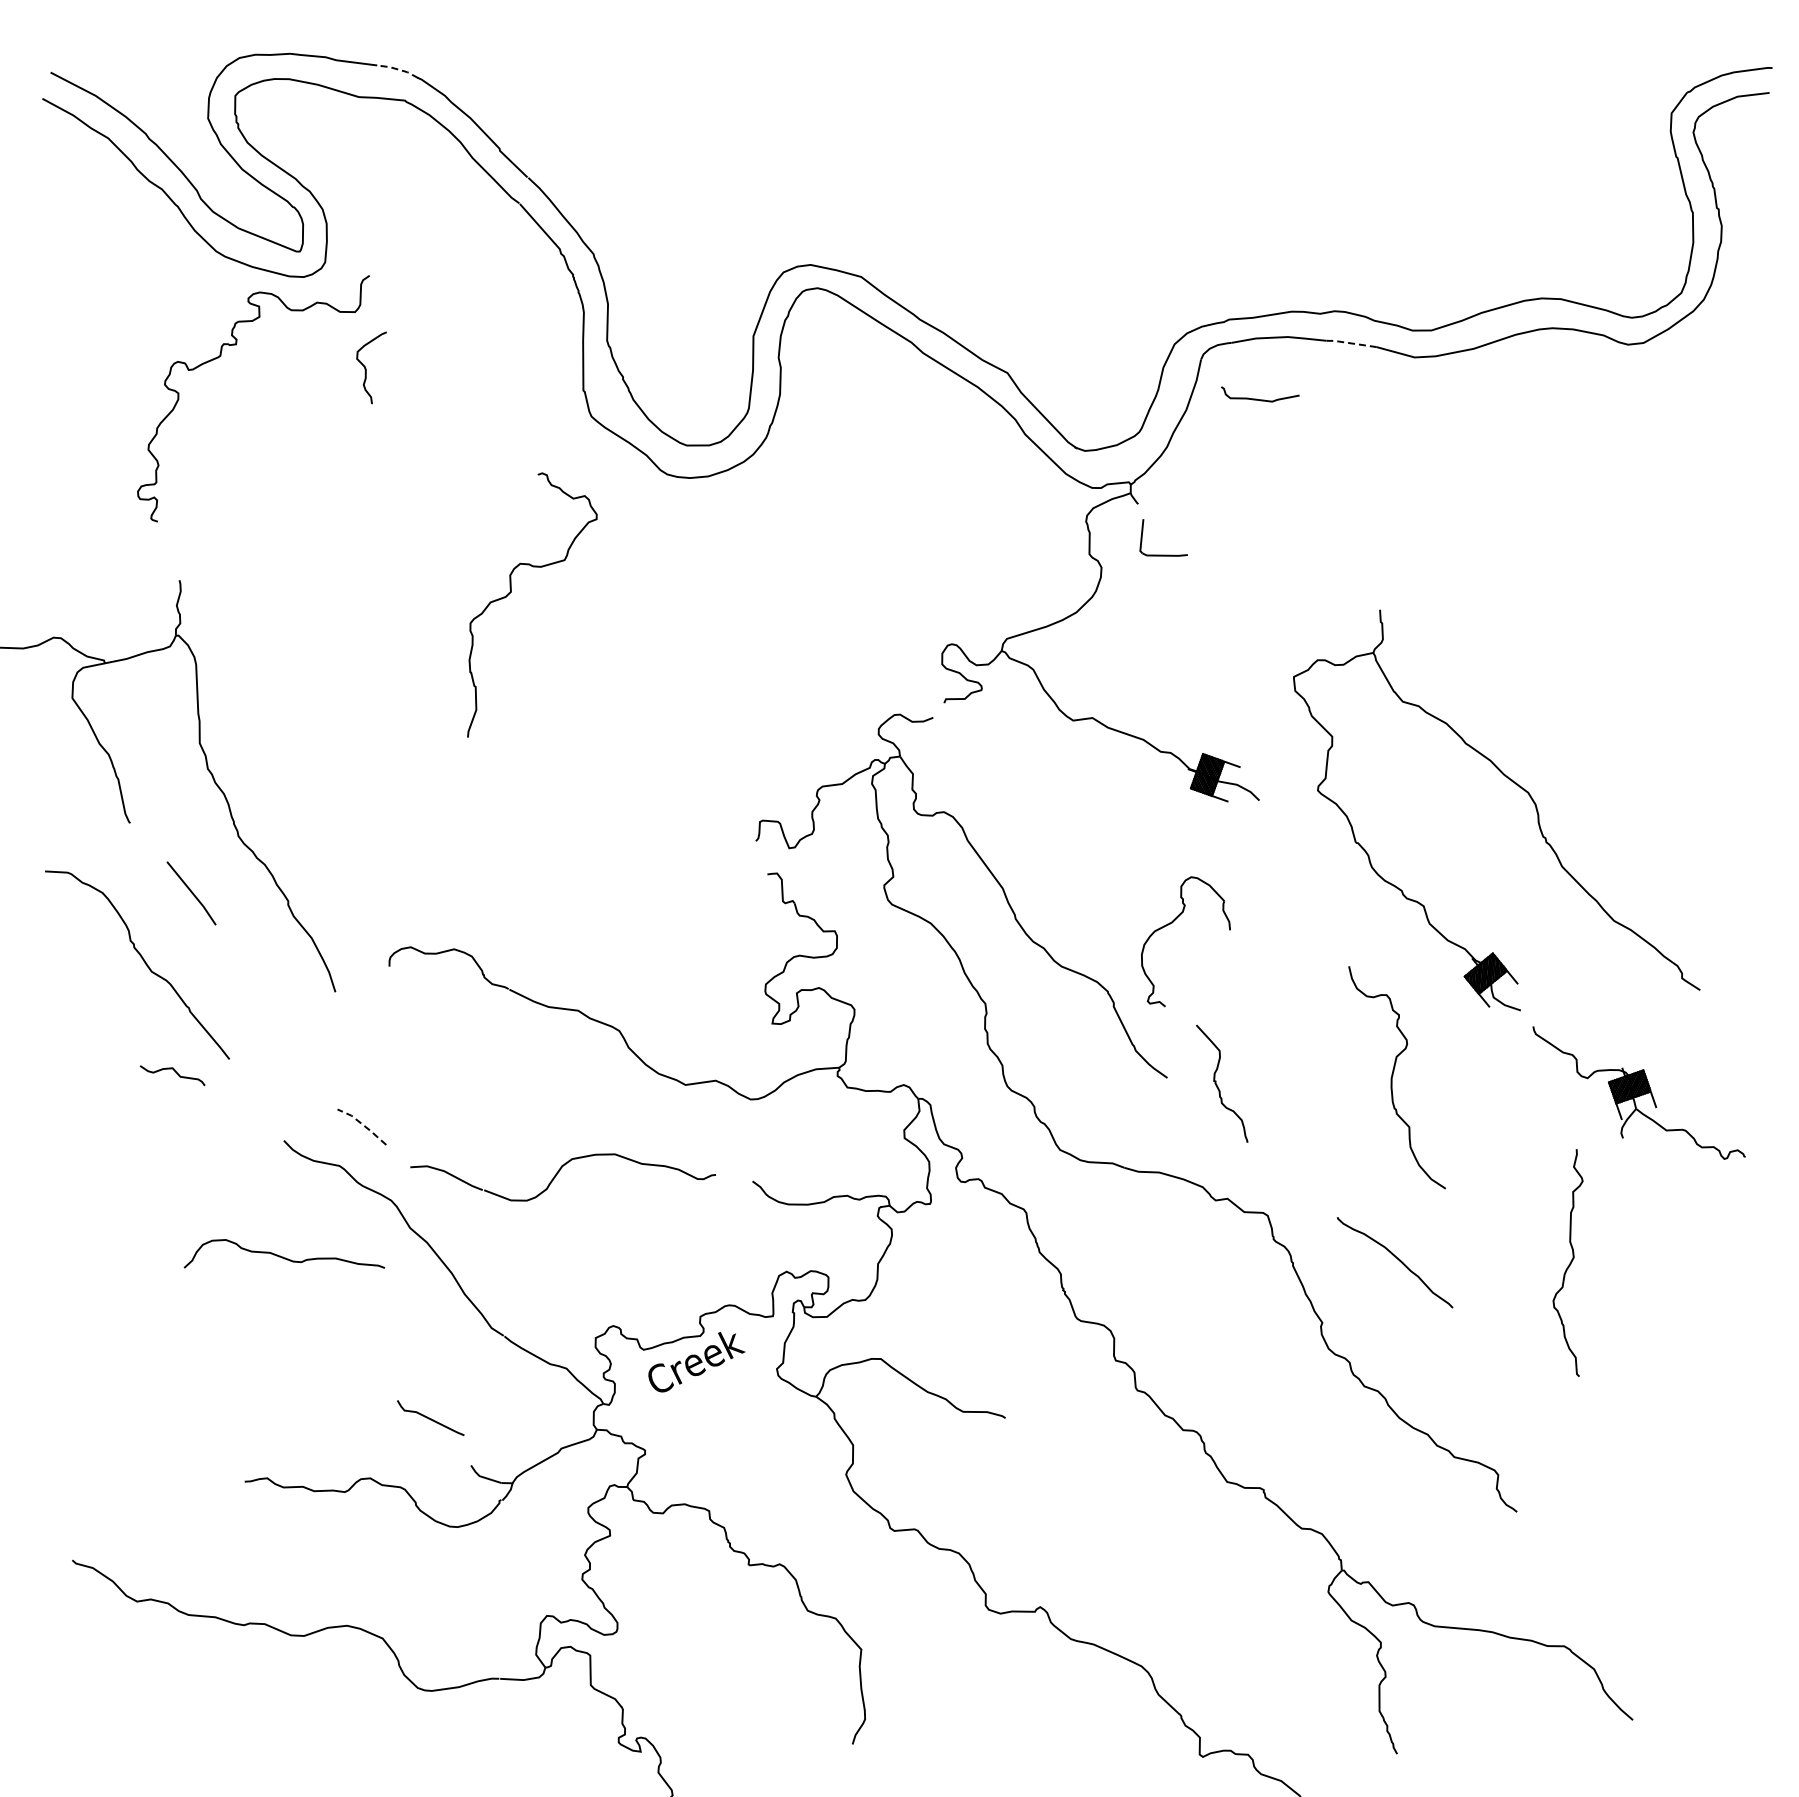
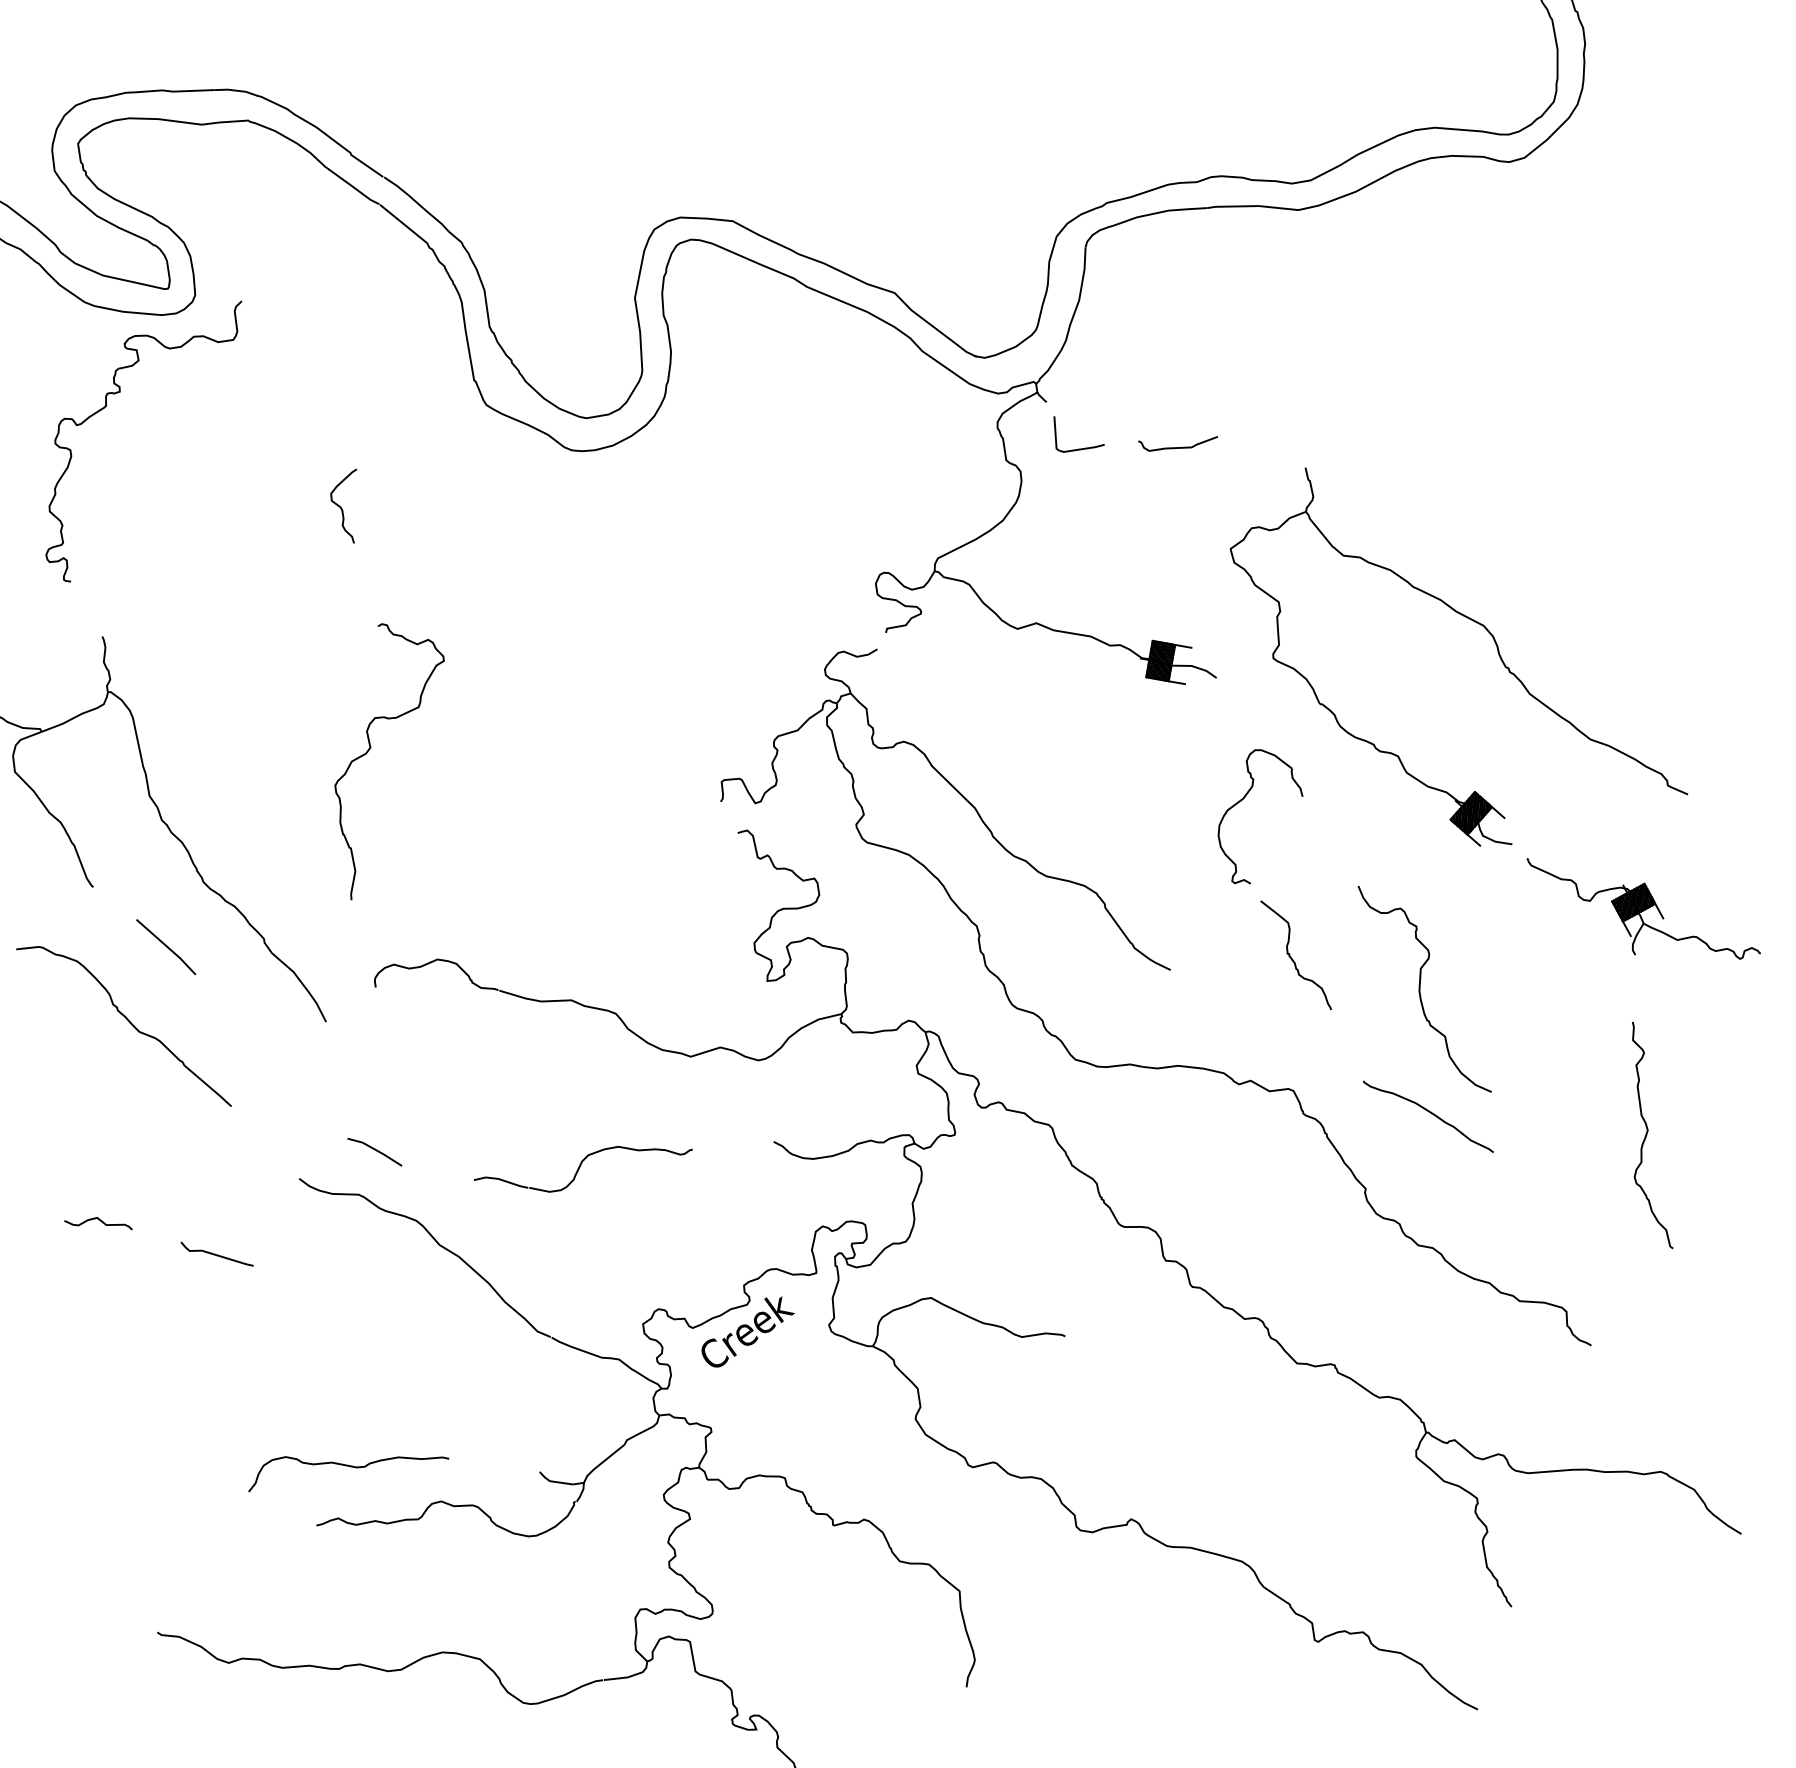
line: (398, 69) -> (236, 90), dashed -> solid
line: (1350, 343) -> (1232, 206), dashed -> solid
curve: (366, 368) -> (342, 508), moved
curve: (1260, 399) -> (1179, 447), moved
curve: (511, 592) -> (371, 748), moved
part: (1172, 923) -> (1244, 799), moved
curve: (175, 1072) -> (100, 1221), moved
curve: (1393, 1075) -> (1420, 987), moved
curve: (1218, 1086) -> (1292, 958), moved
line: (363, 1125) -> (376, 1150), dashed -> solid
part: (563, 1177) -> (584, 1169), size x0.71
curve: (283, 1256) -> (345, 1464), moved
curve: (1569, 1263) -> (1644, 1137), moved
curve: (429, 1417) -> (215, 1253), moved

